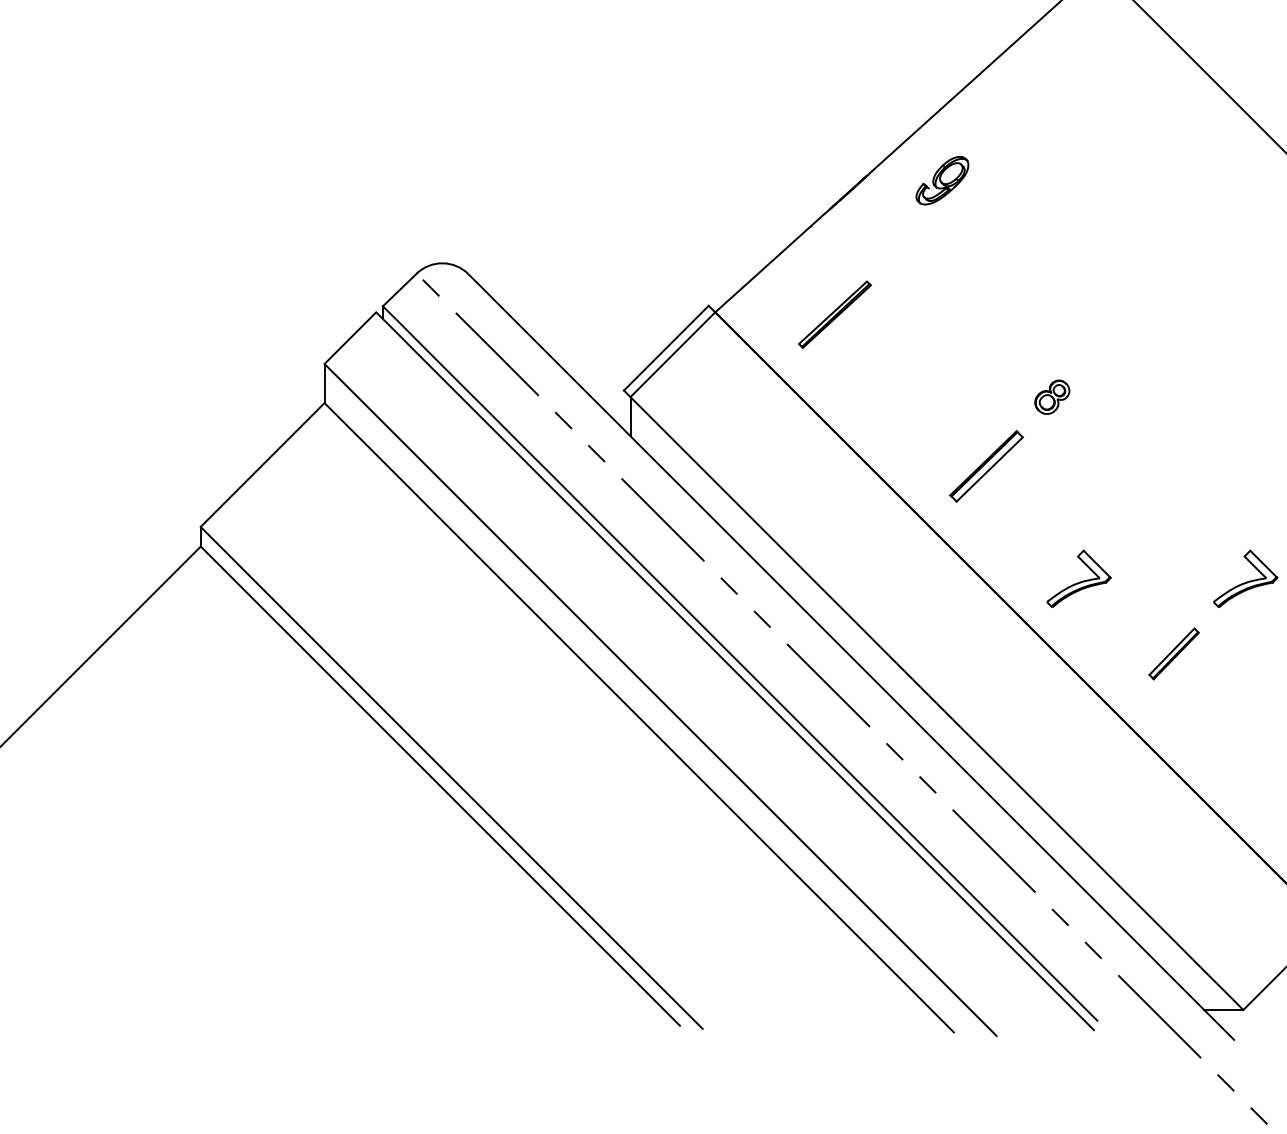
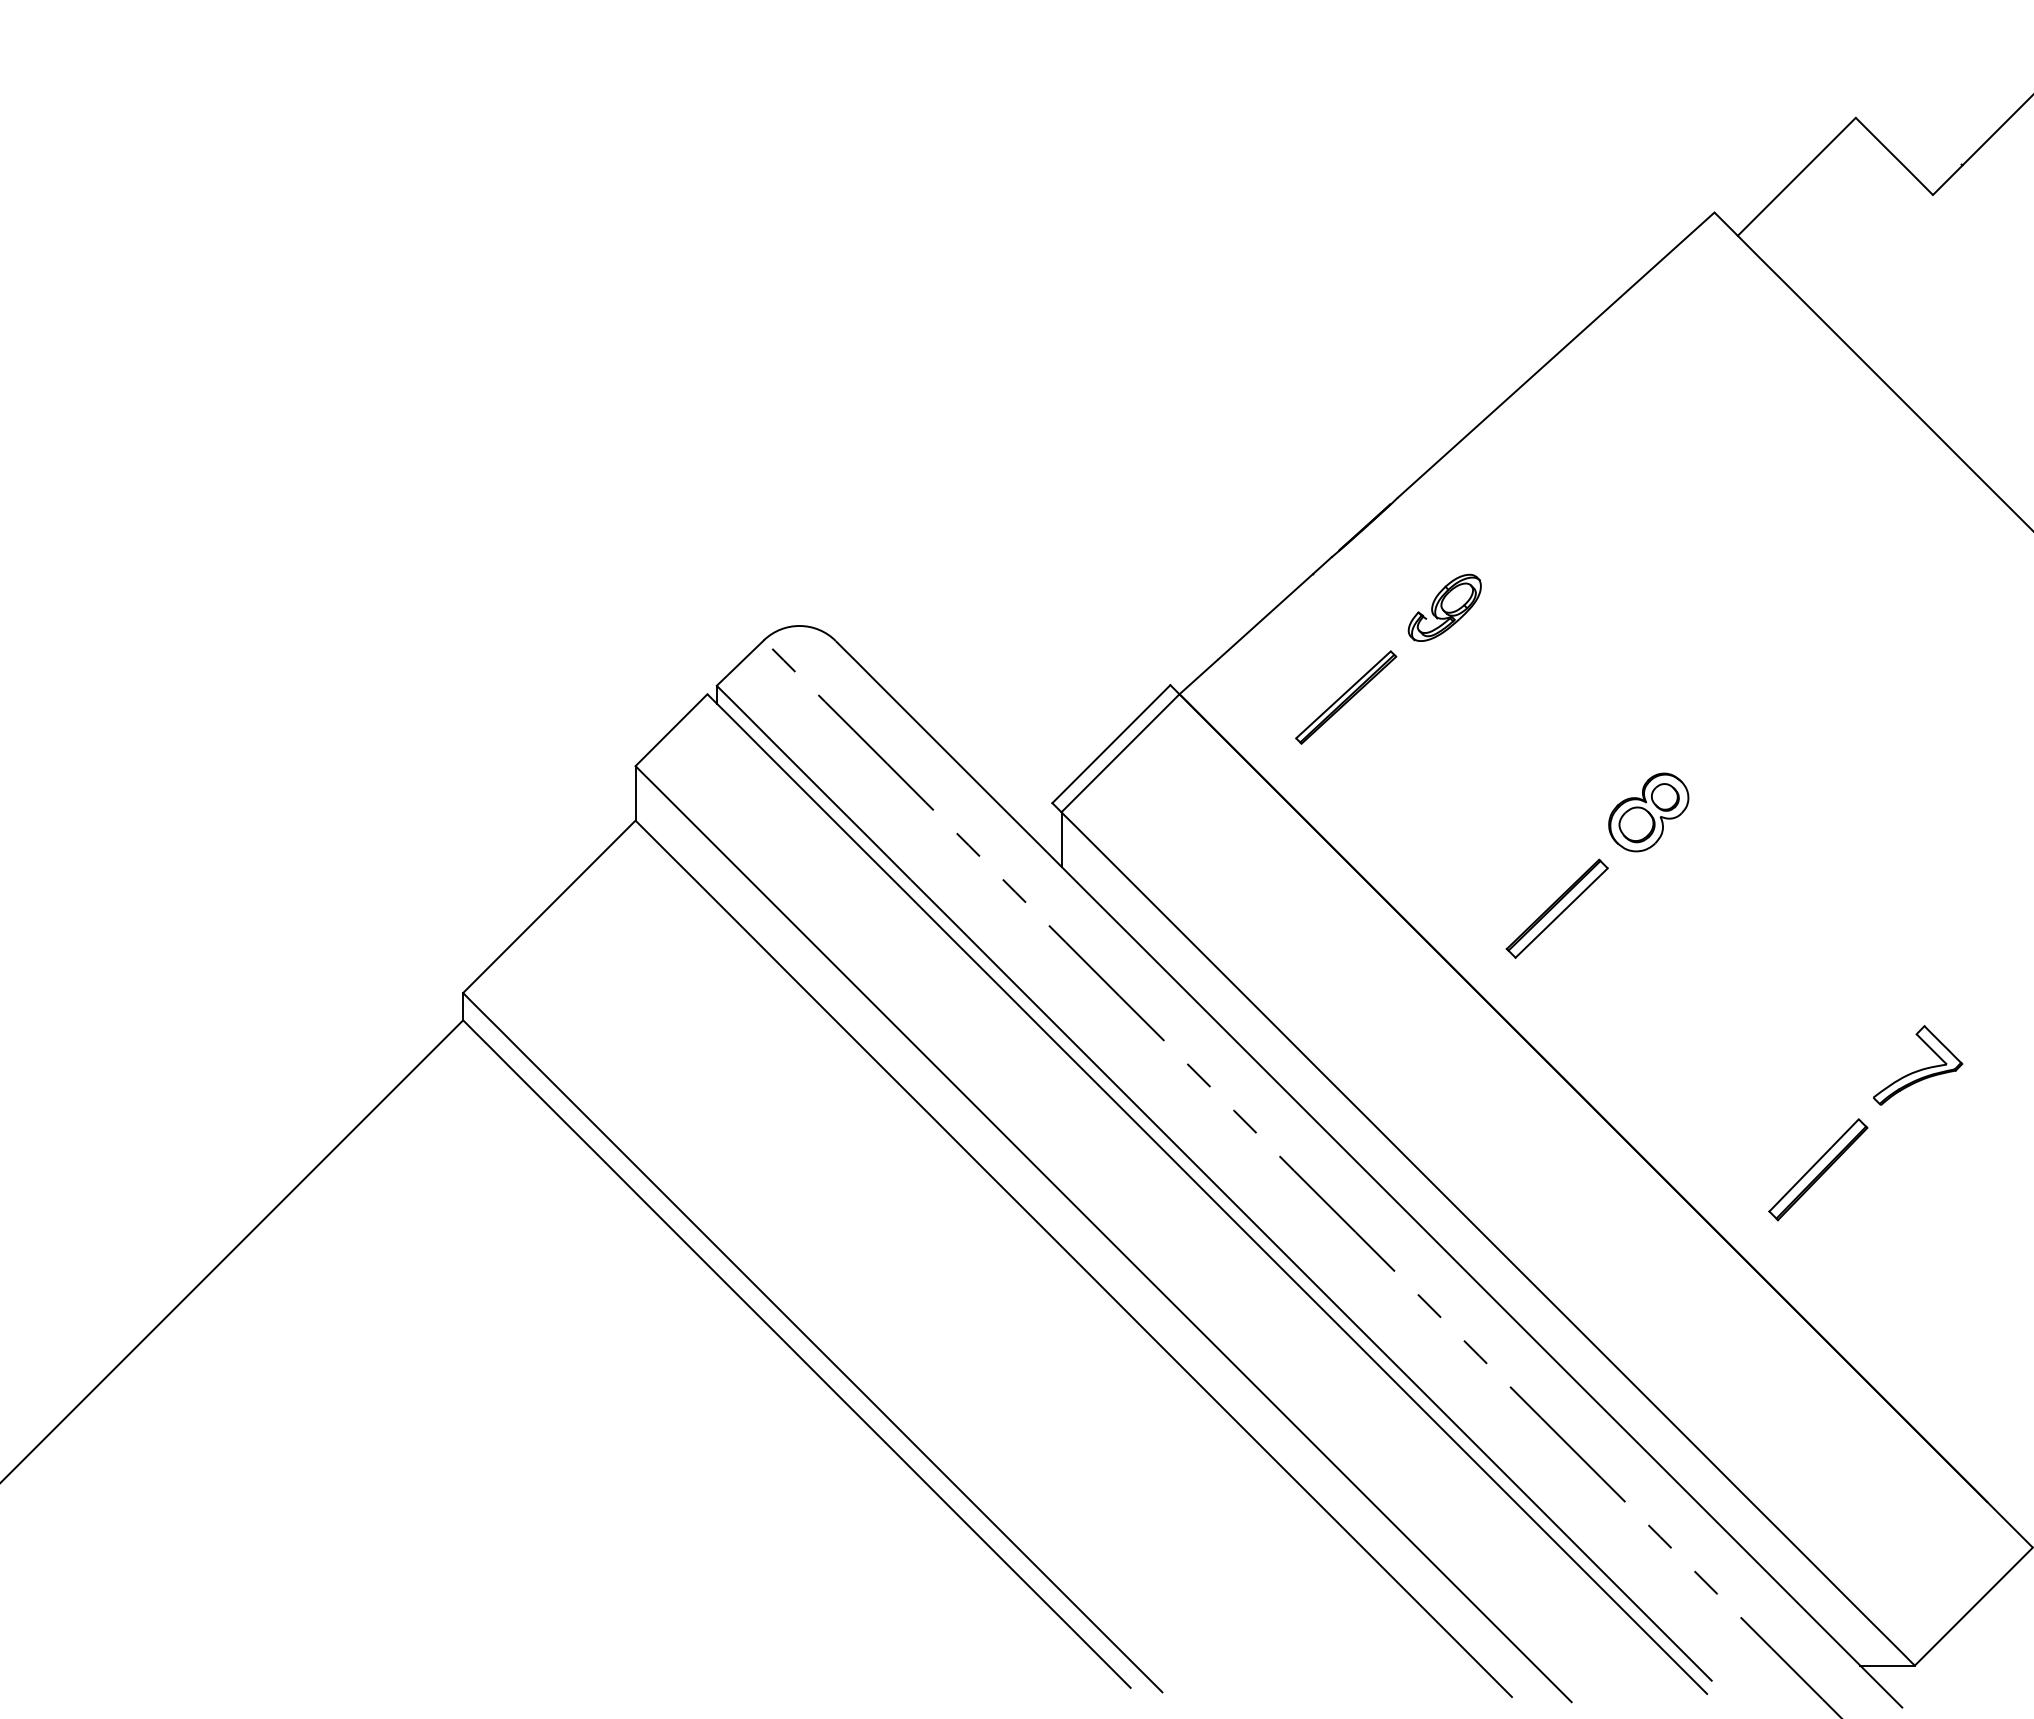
part: (942, 180) -> (1444, 607), moved
part: (1052, 397) -> (1648, 812), size x1.67
part: (1079, 578) -> (1686, 1065), removed
part: (1174, 653) -> (1818, 1169), size x1.43

